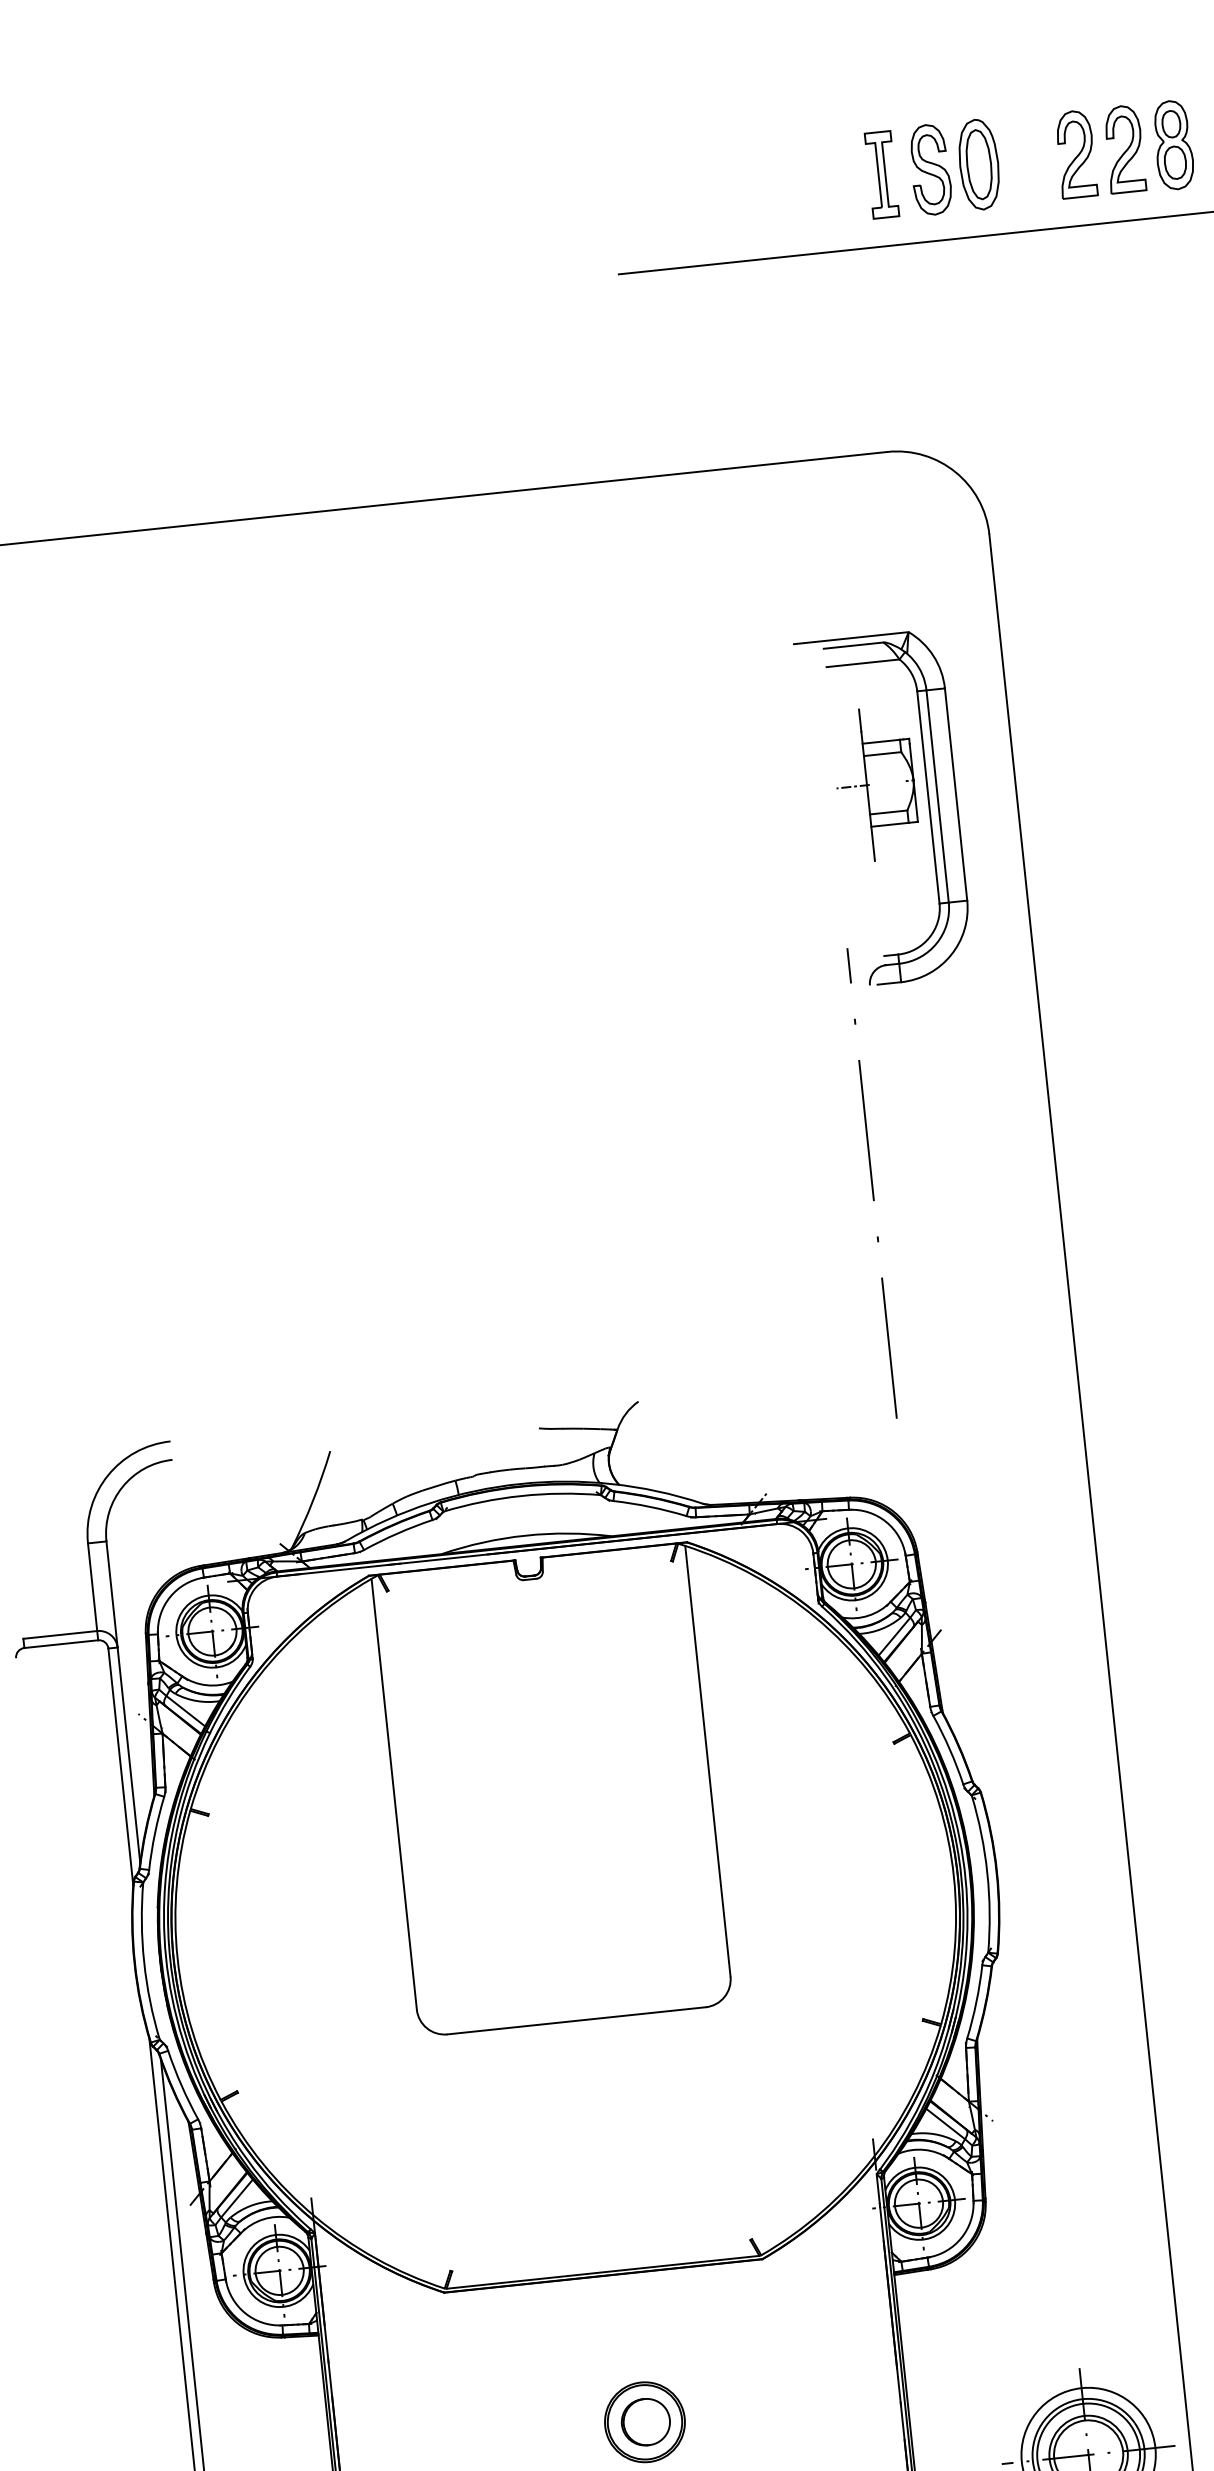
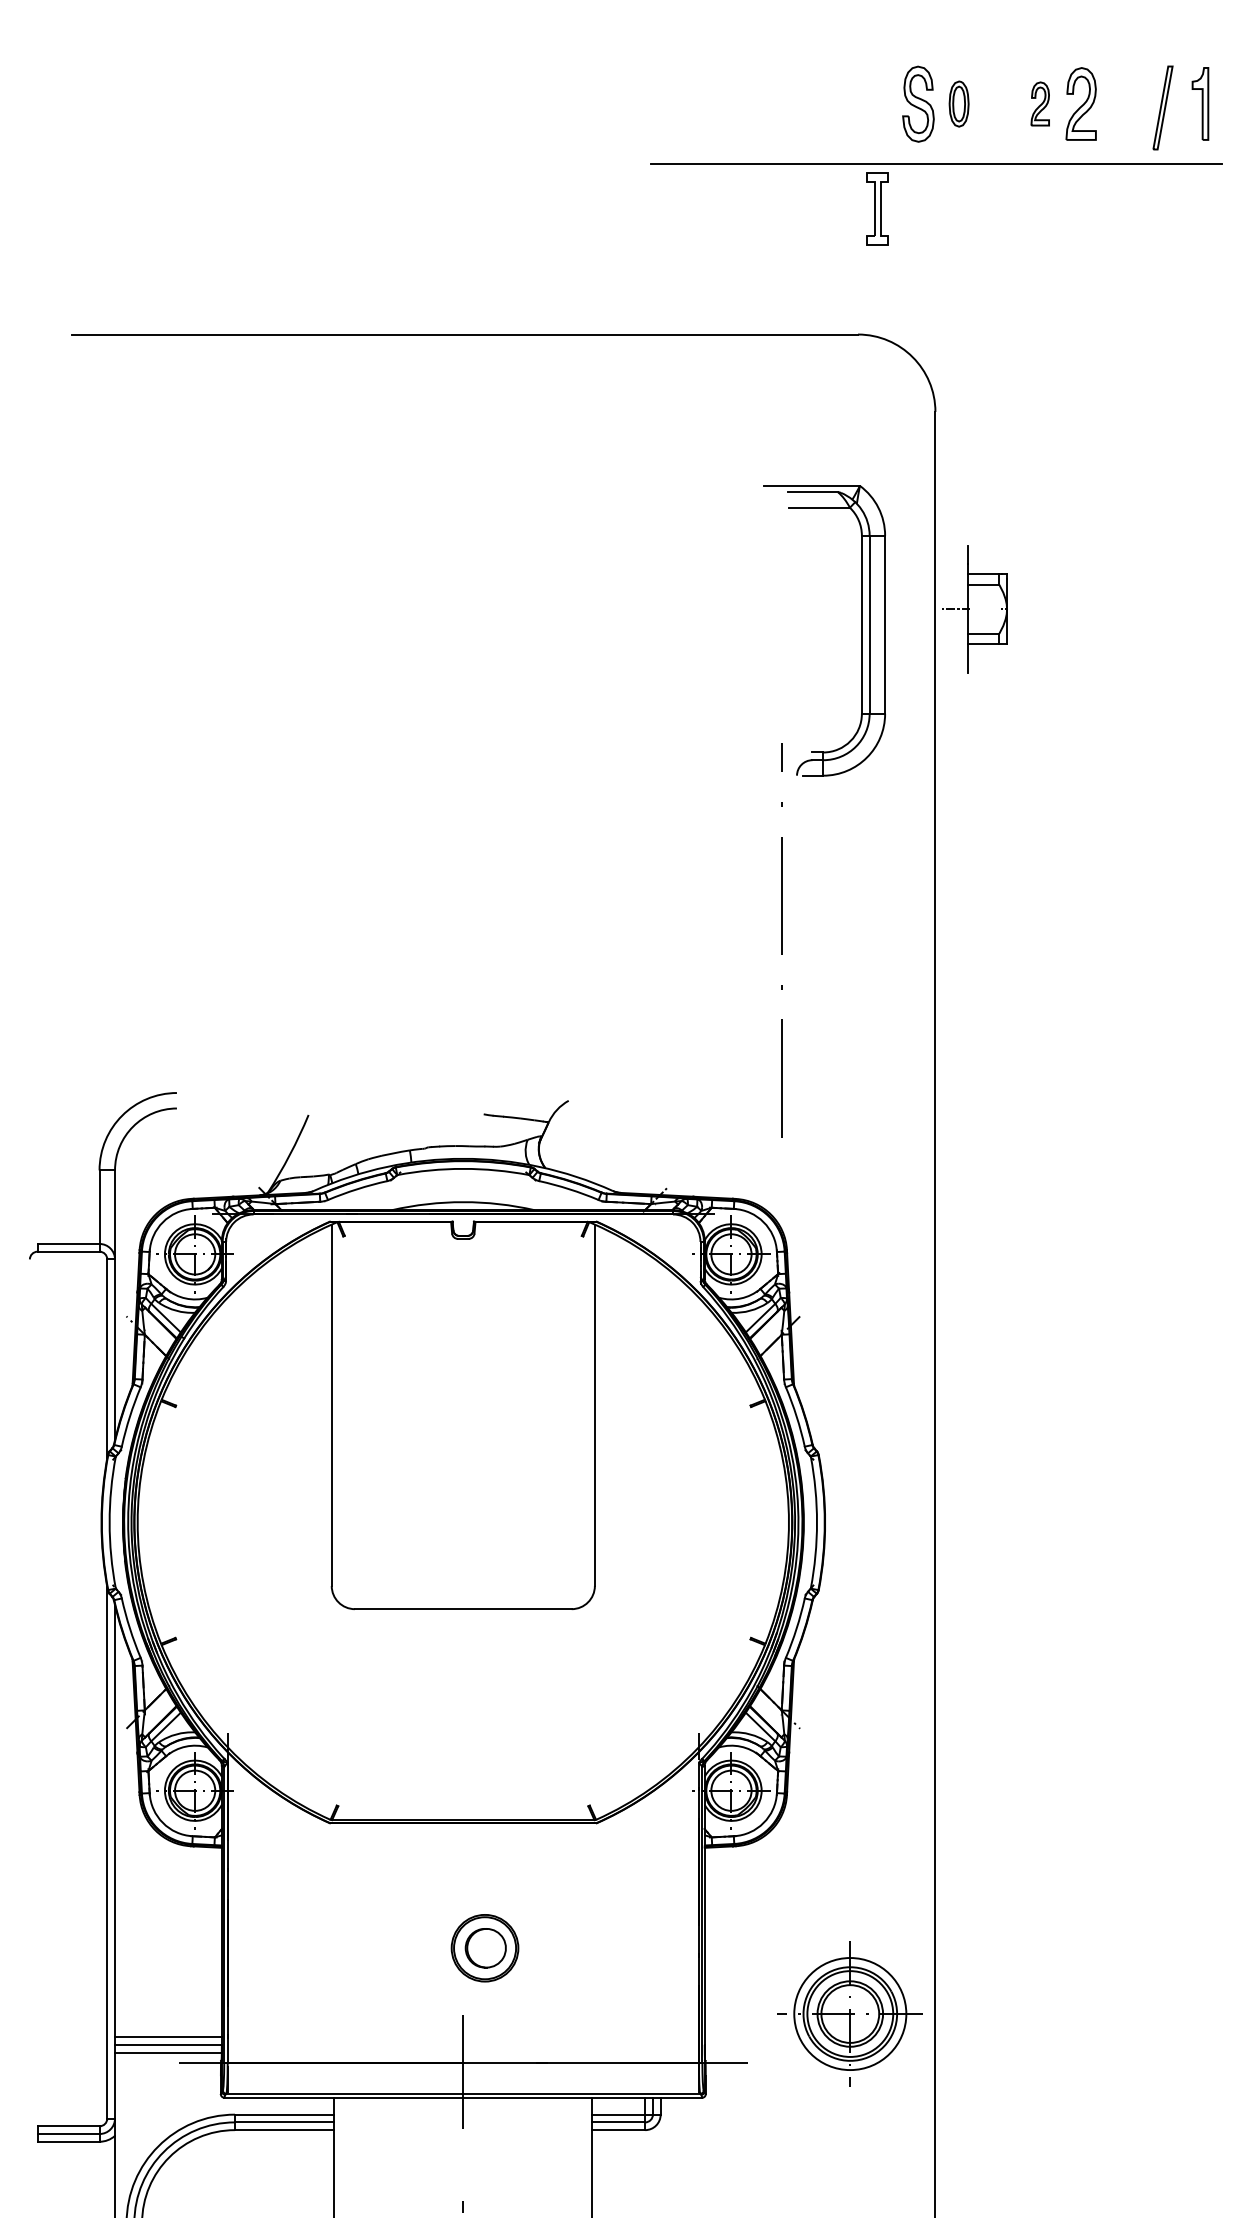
part: (1172, 144) -> (1121, 104), removed
part: (1074, 153) -> (1039, 103), size x0.6
part: (978, 163) -> (958, 103), size x0.6
part: (881, 174) -> (877, 208), moved
part: (874, 784) -> (974, 609), moved

